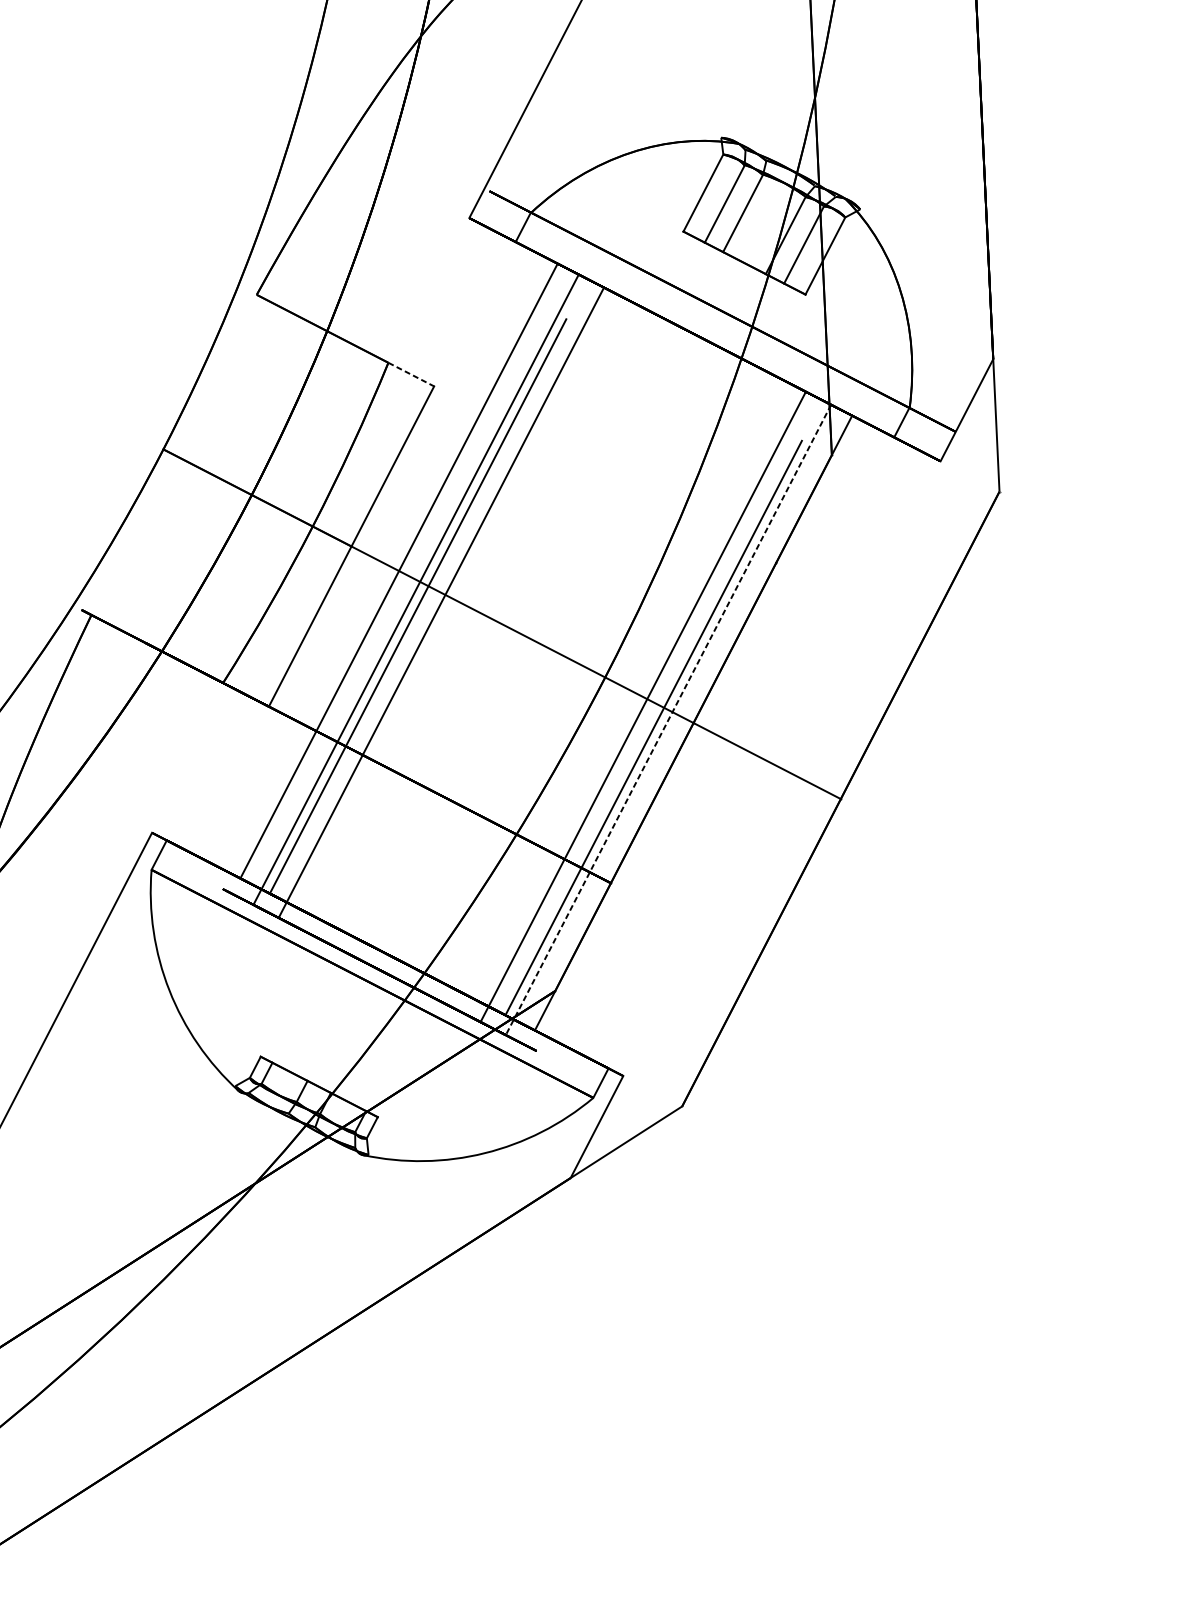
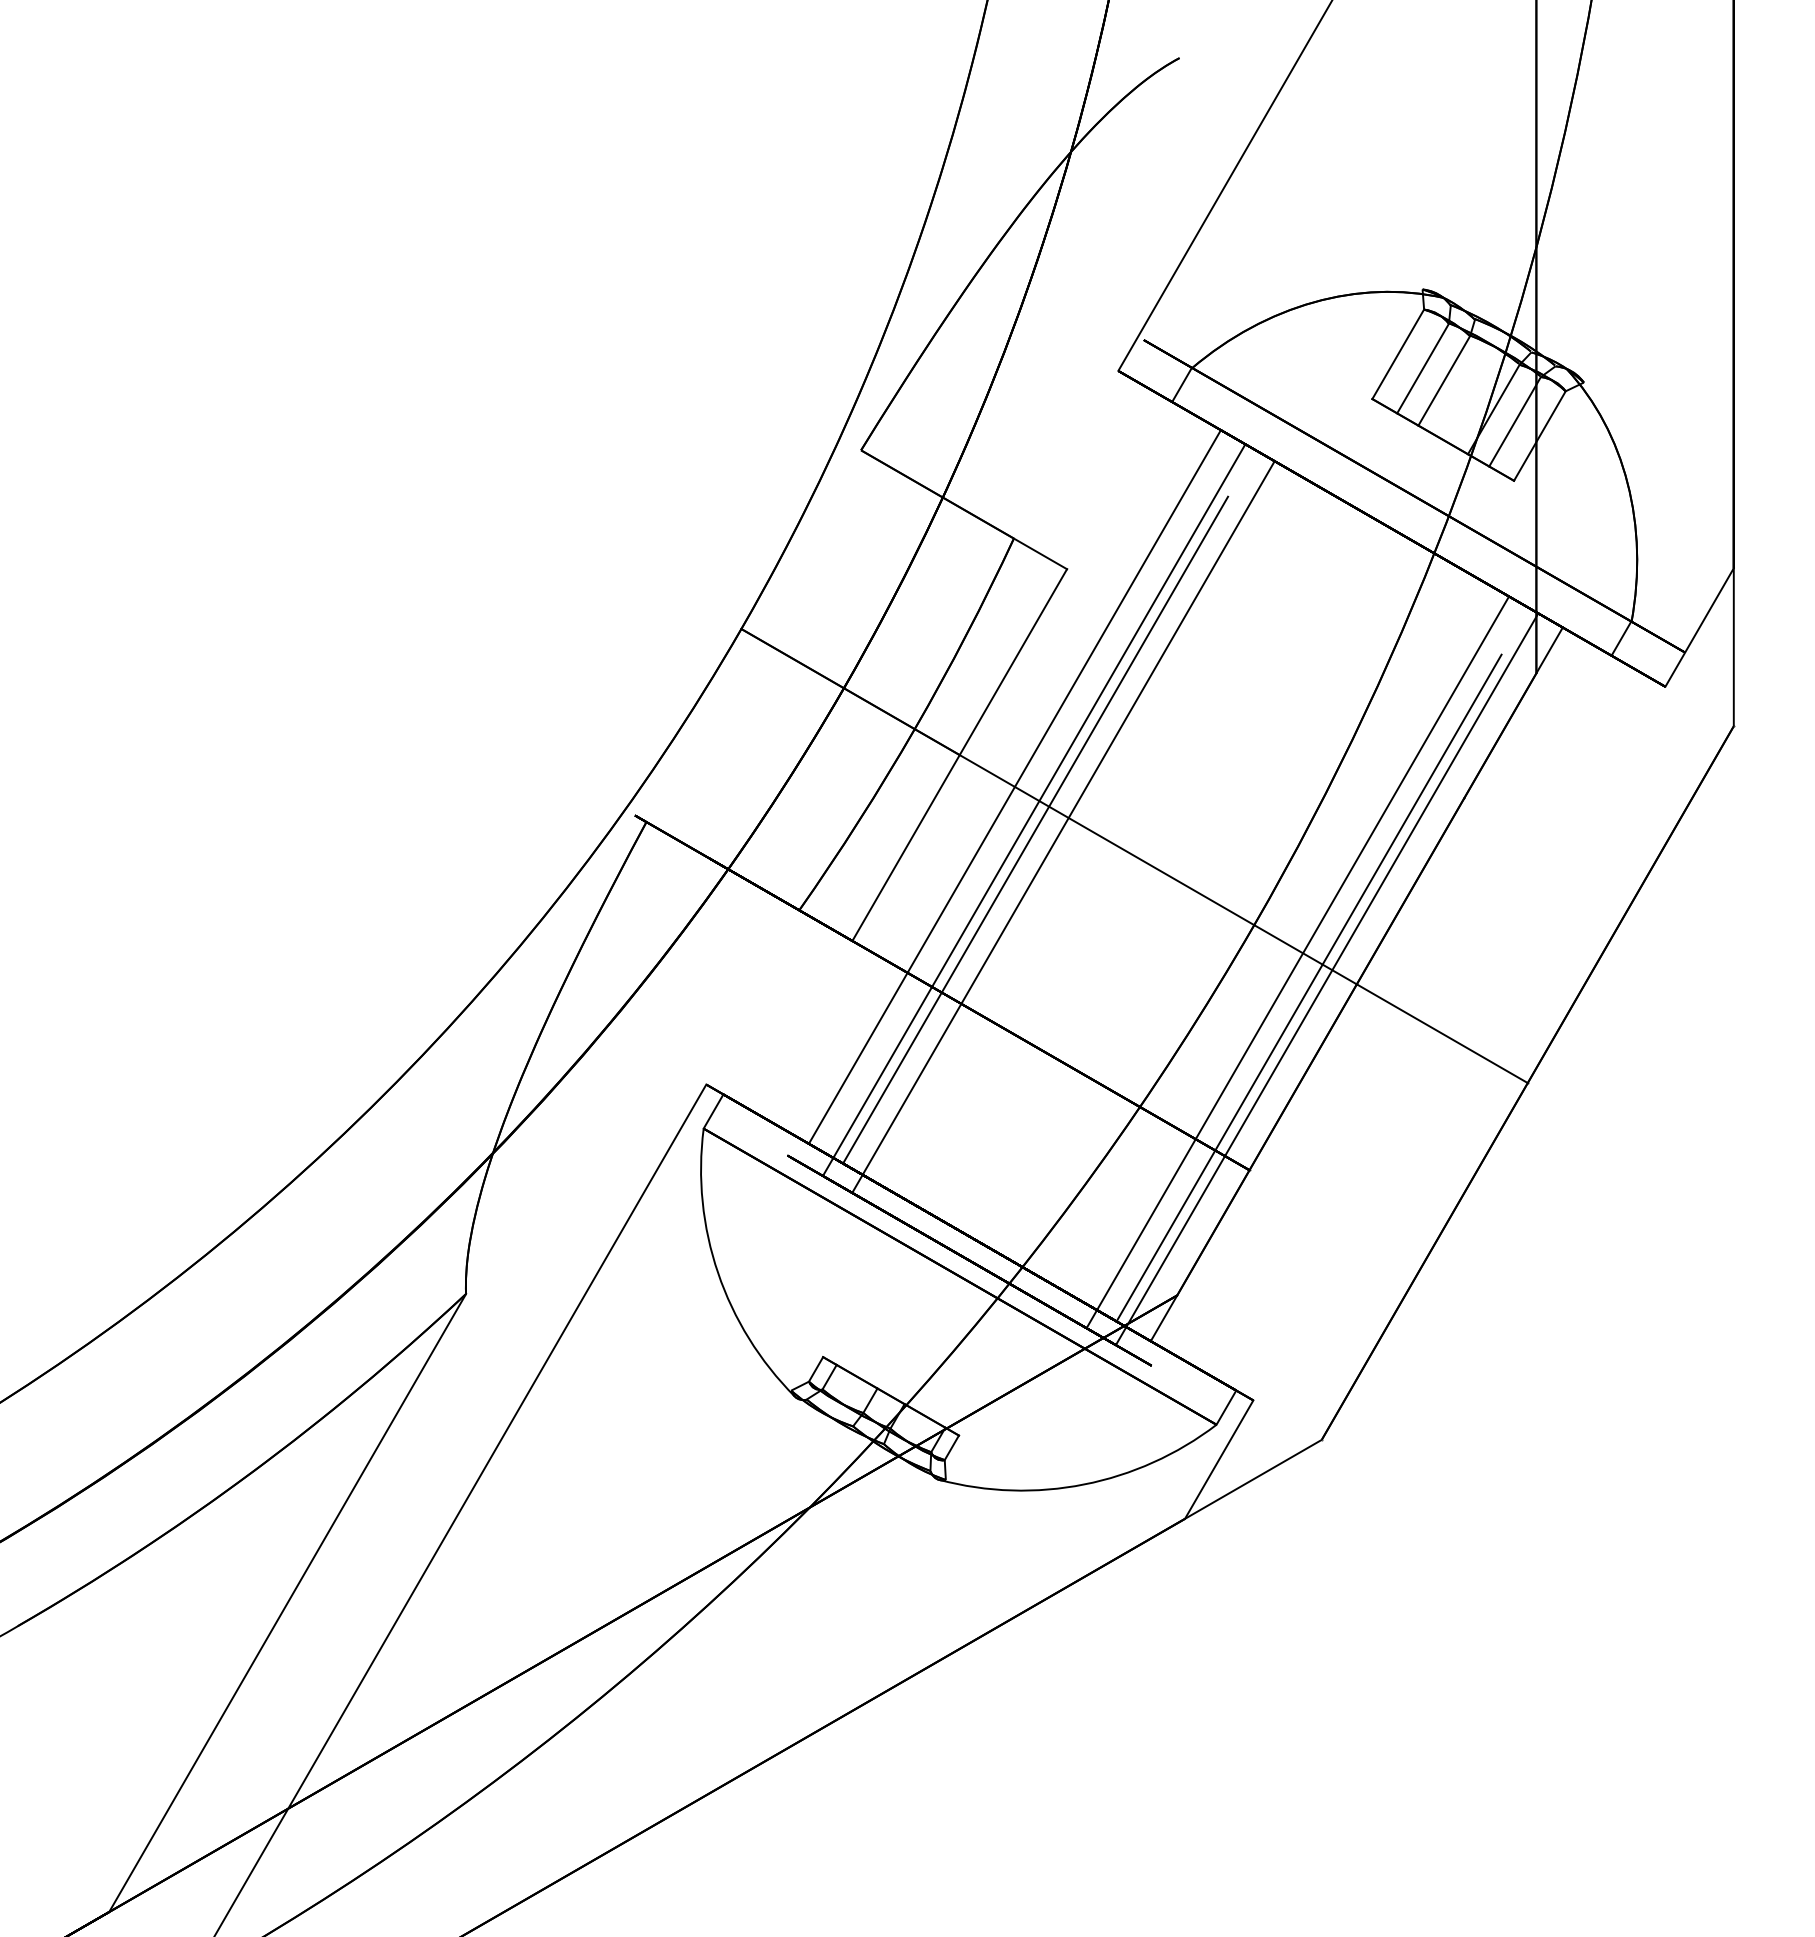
line: (411, 374) -> (1040, 553), dashed -> solid
line: (667, 720) -> (1326, 979), dashed -> solid

